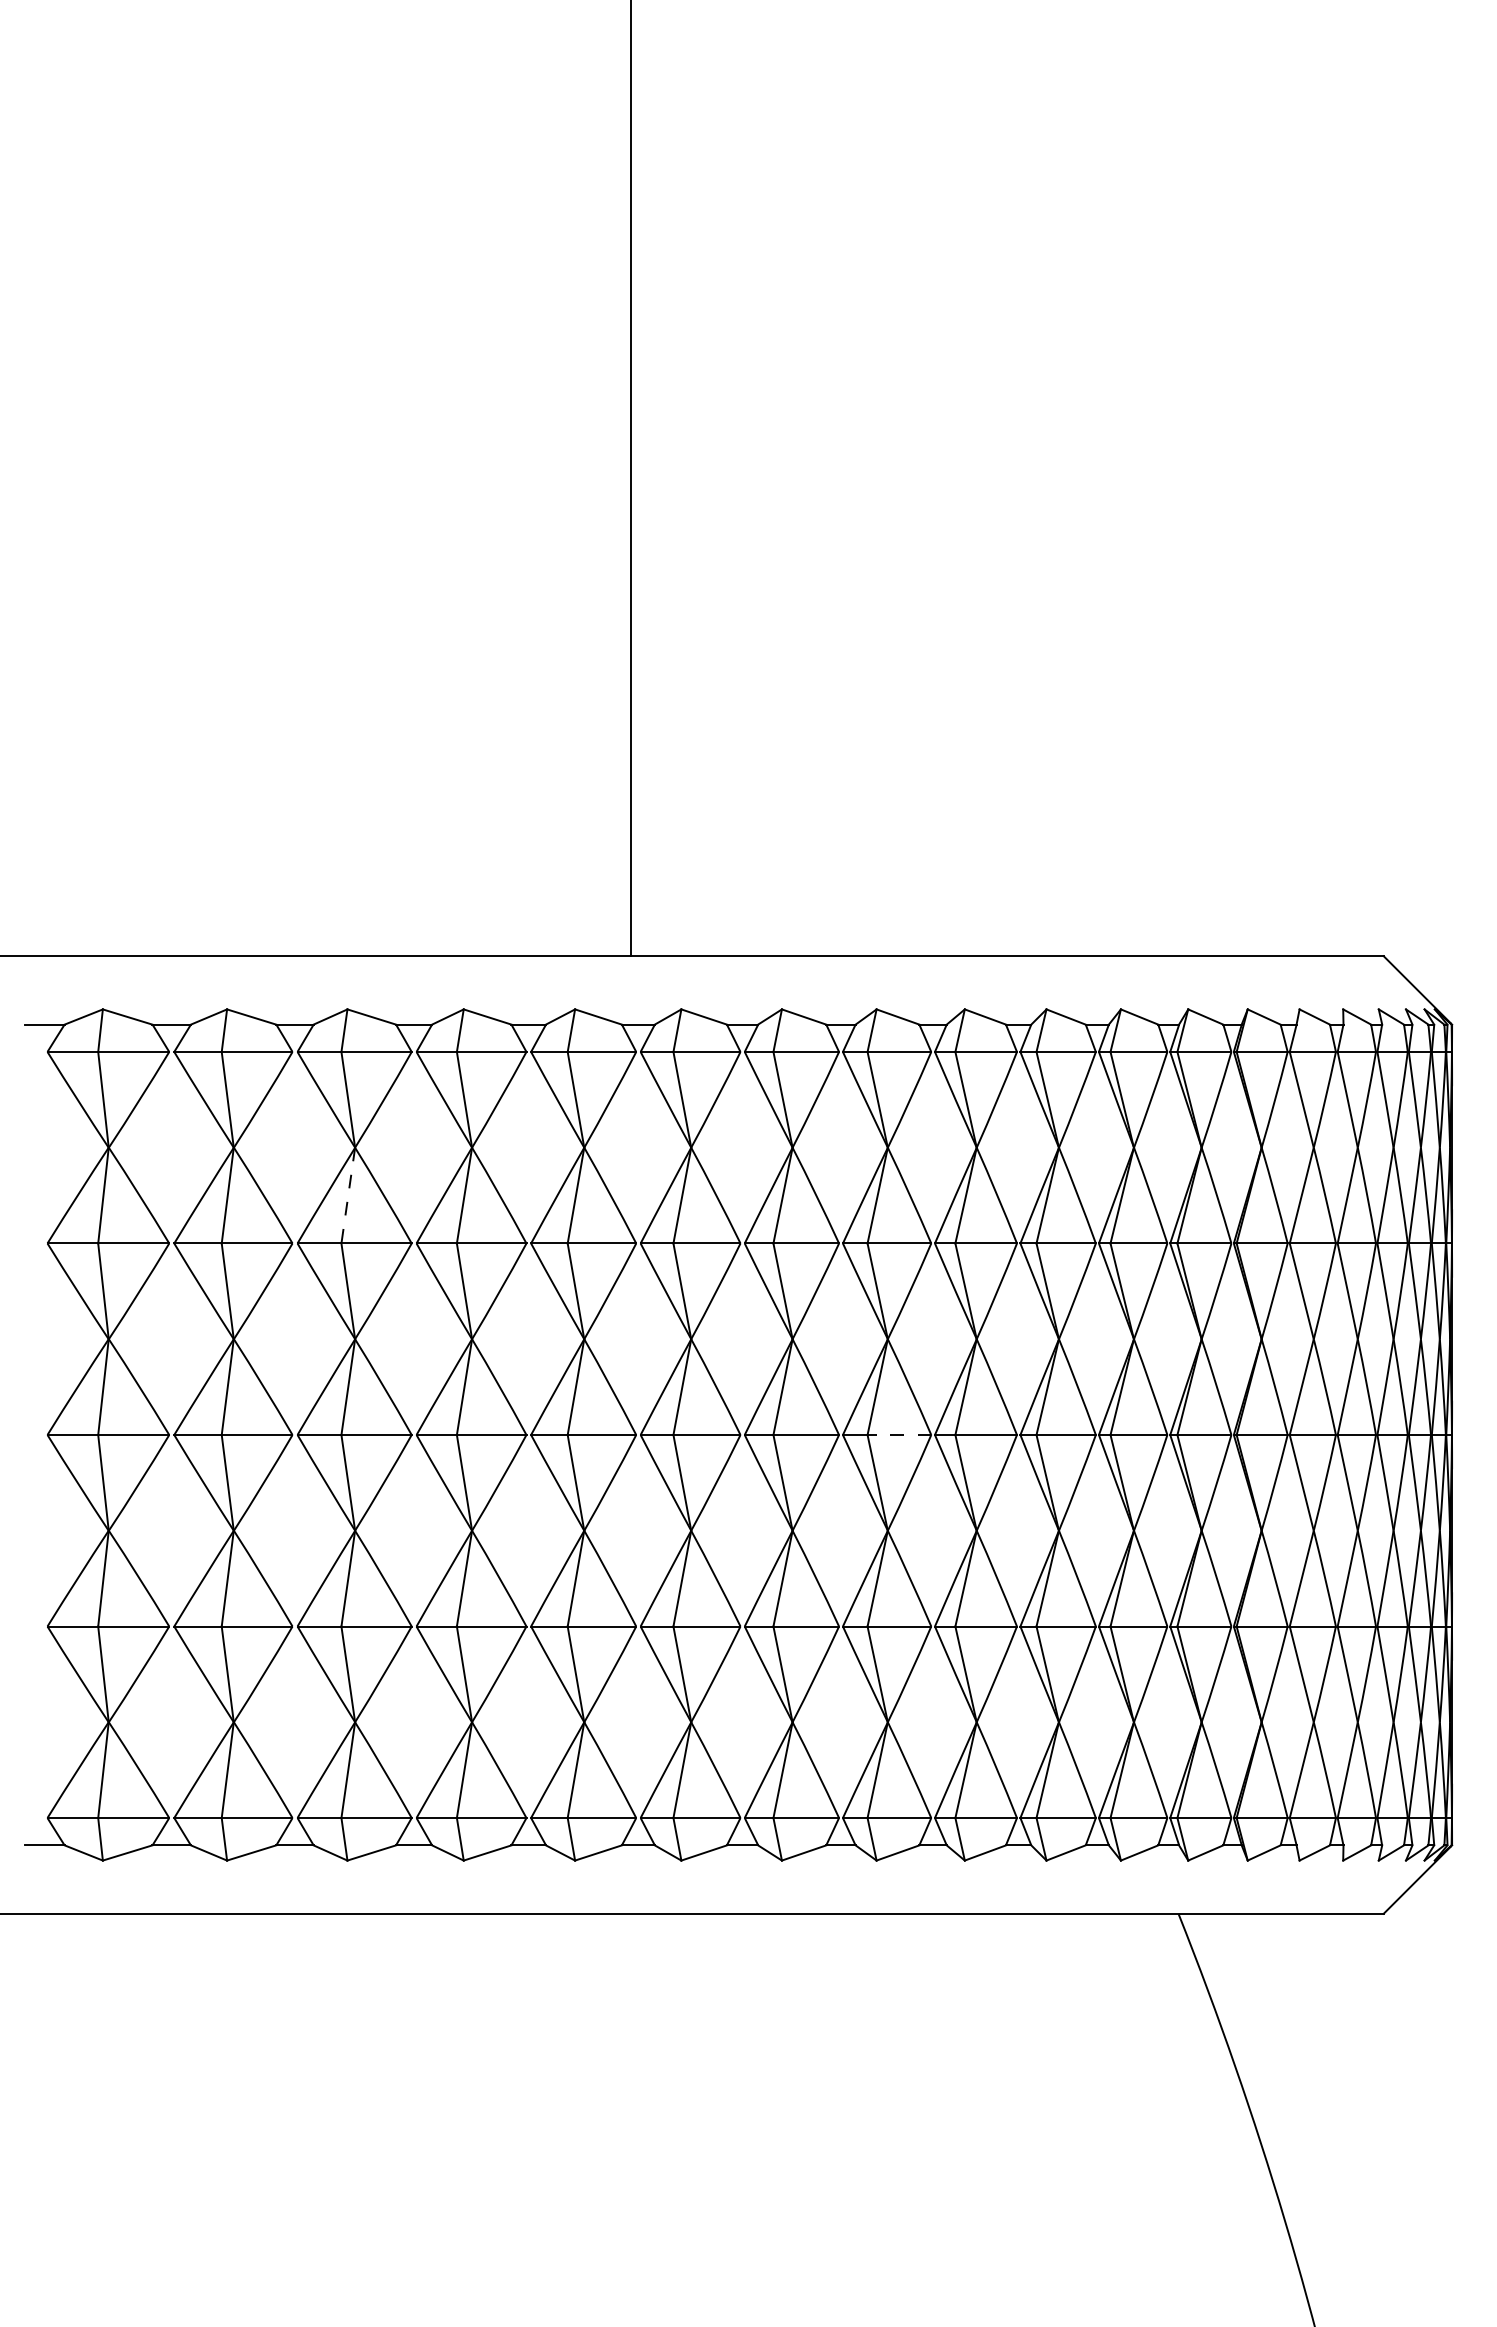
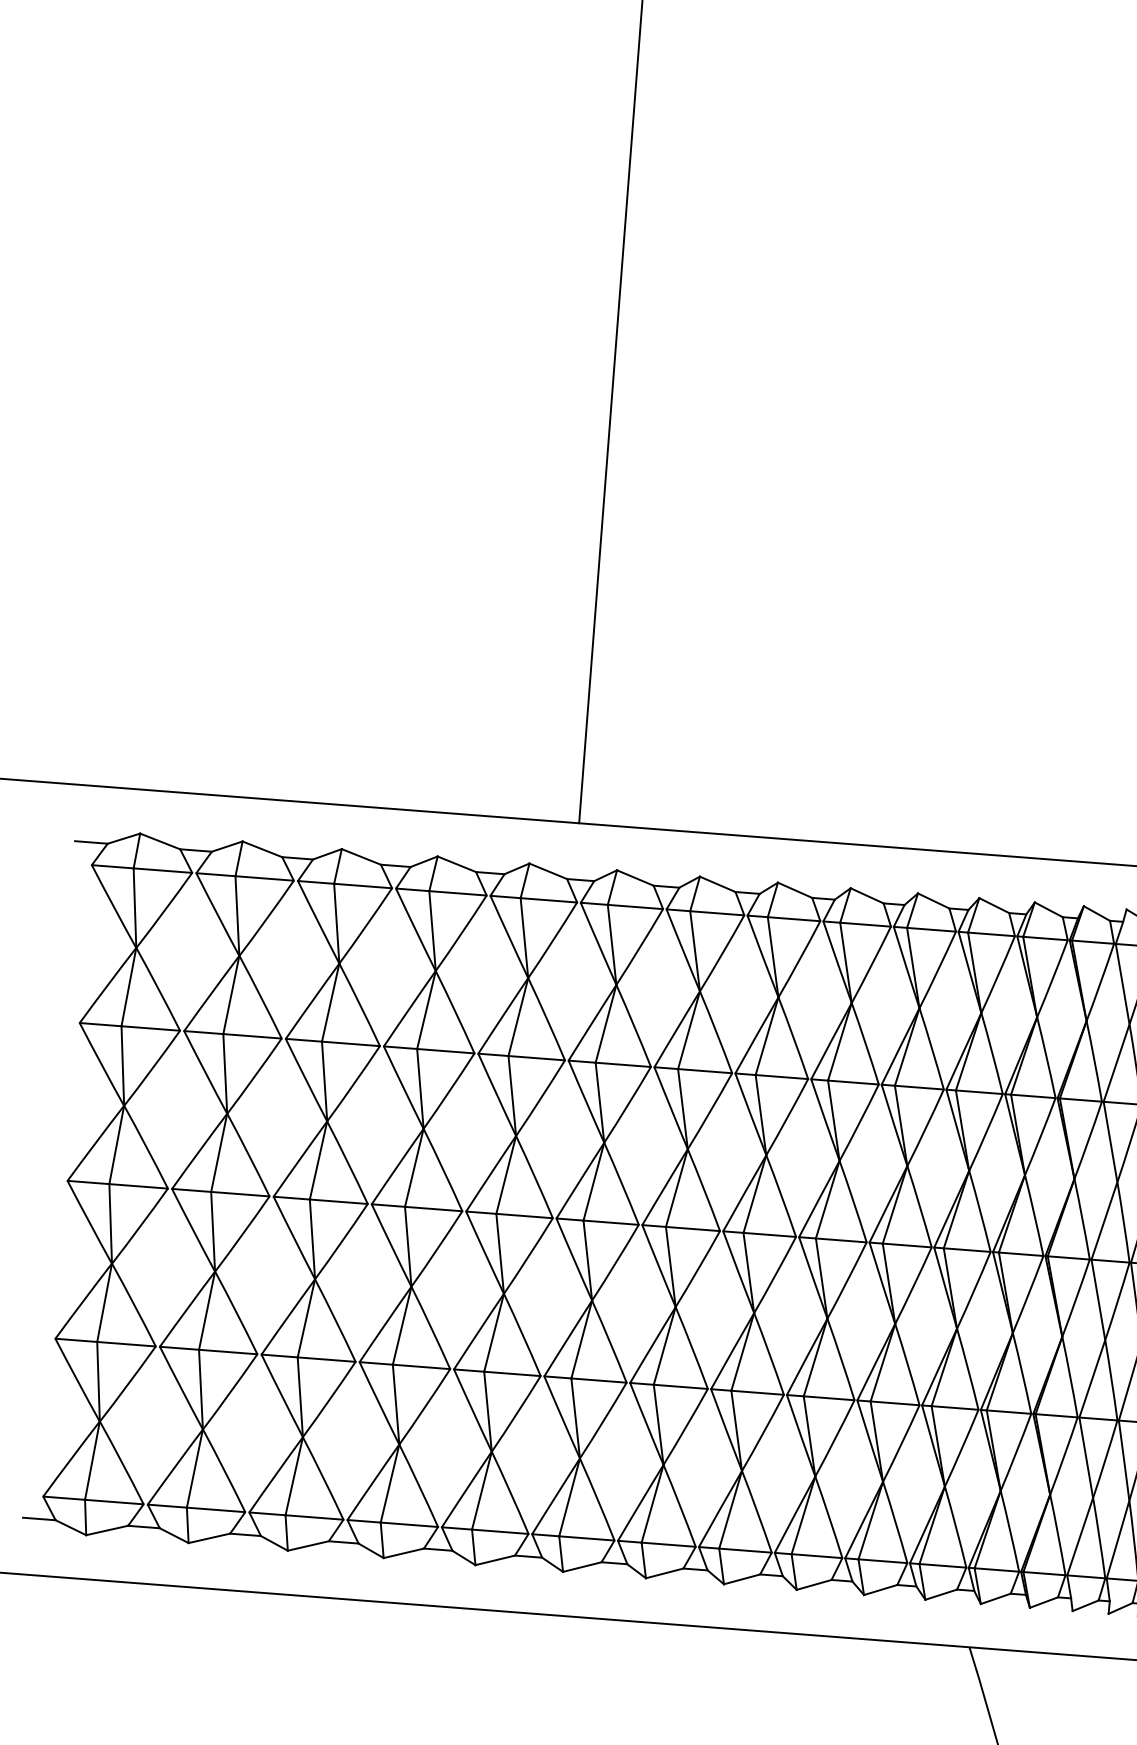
line: (348, 1196) -> (330, 1003), dashed -> solid
line: (899, 1435) -> (769, 1235), dashed -> solid

